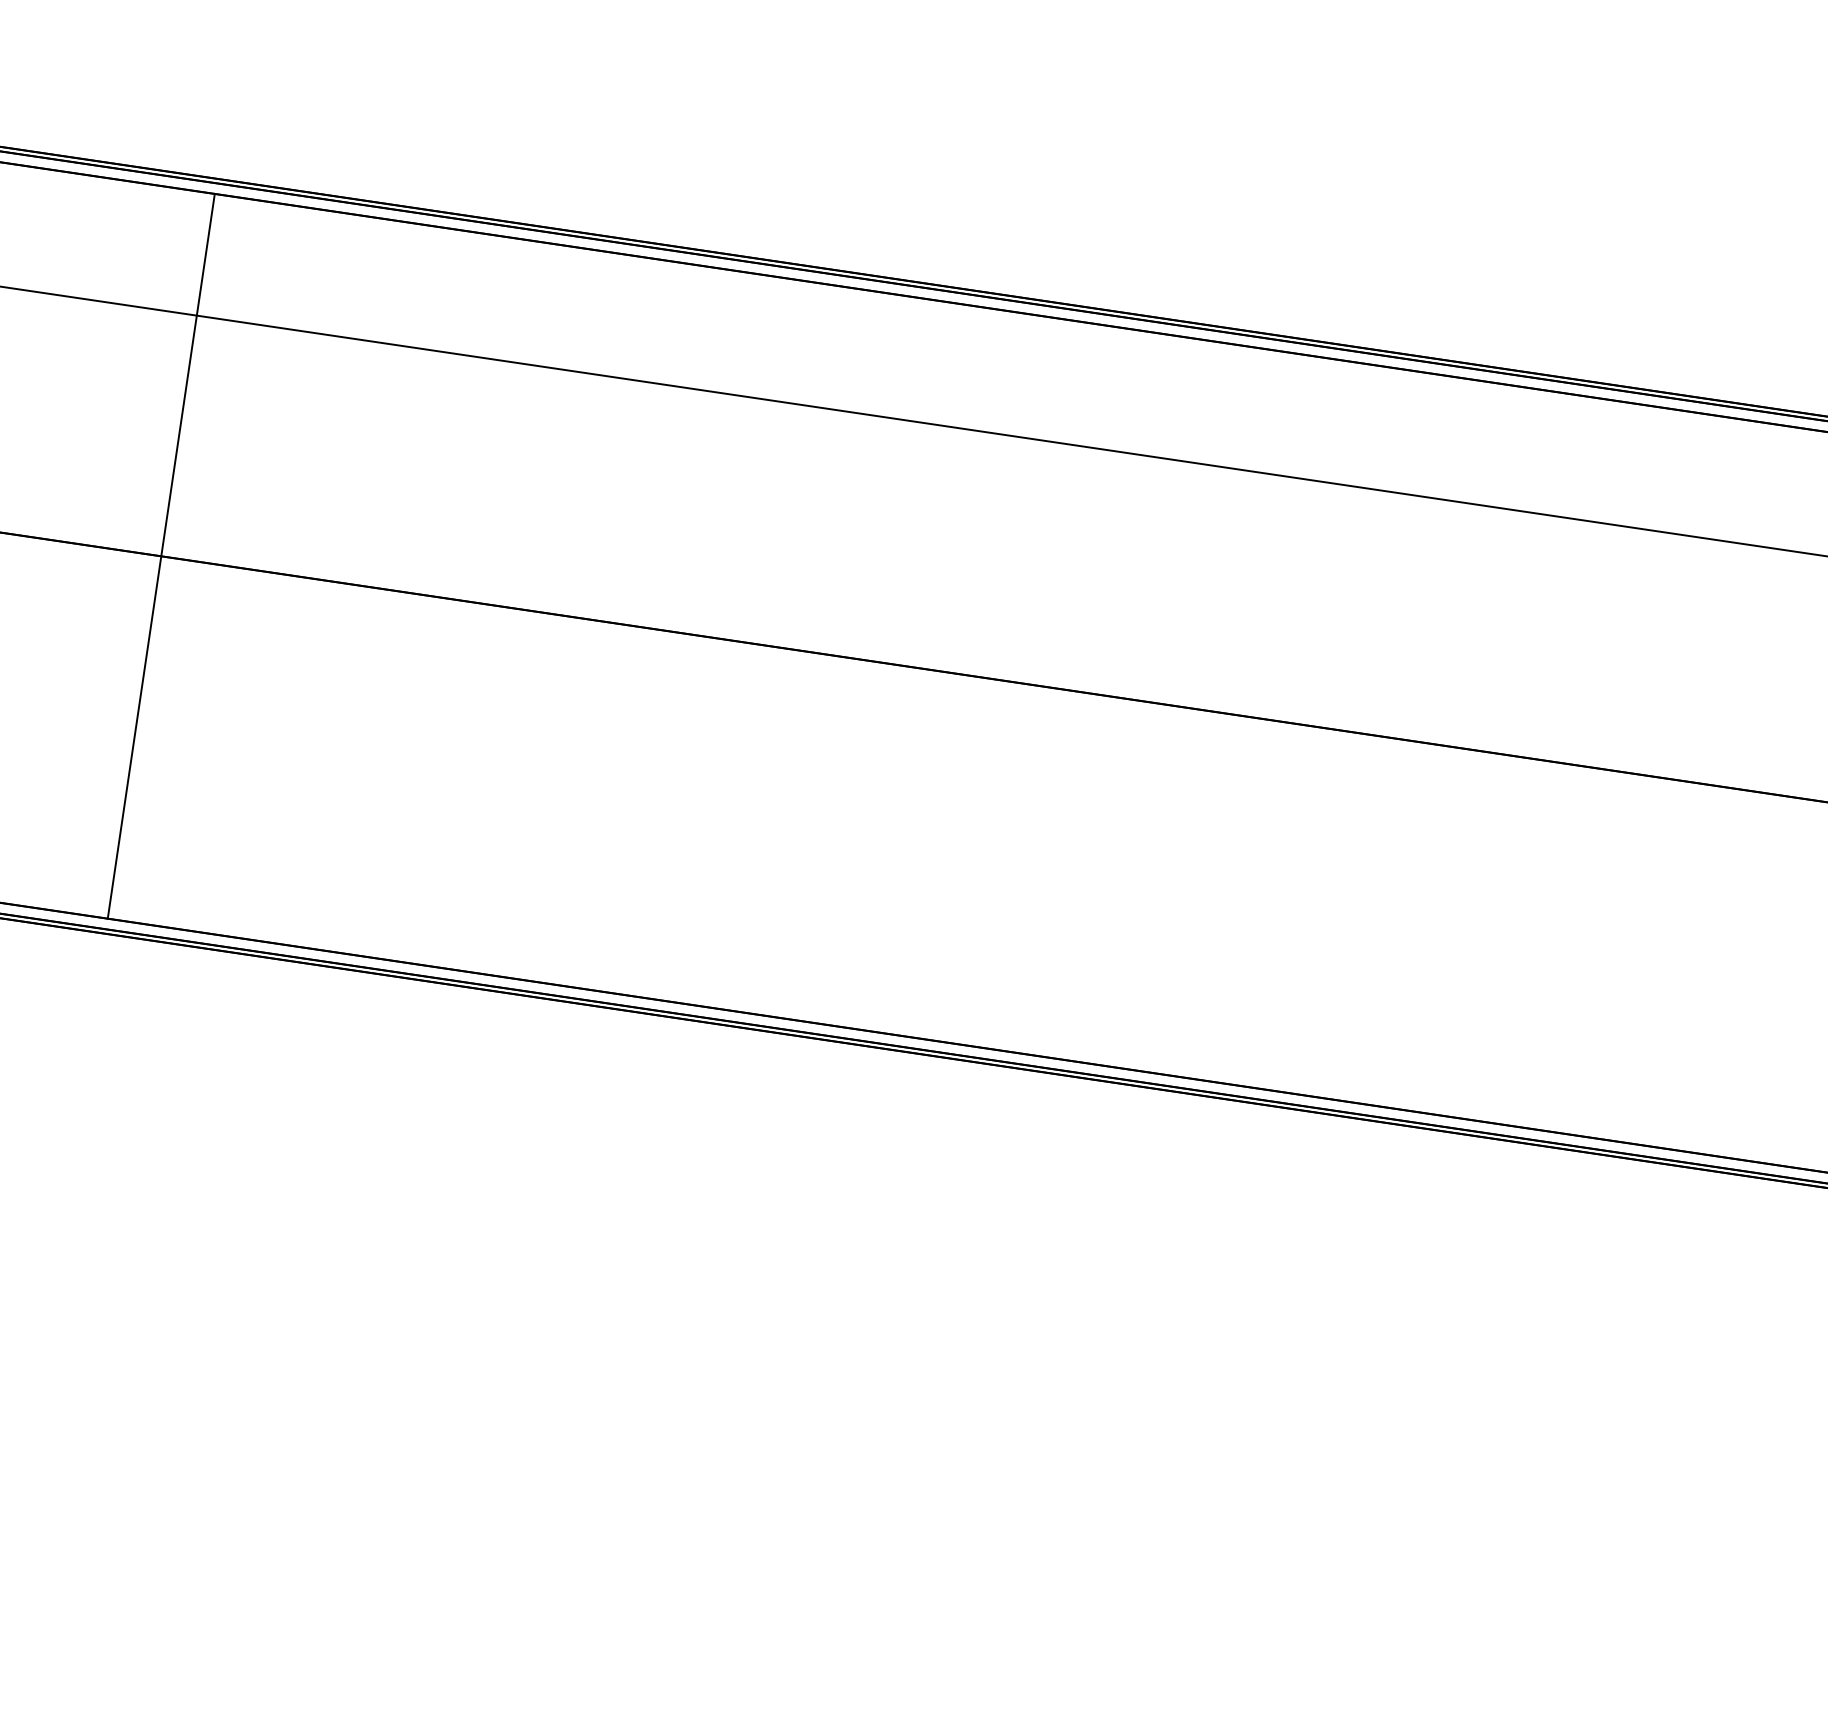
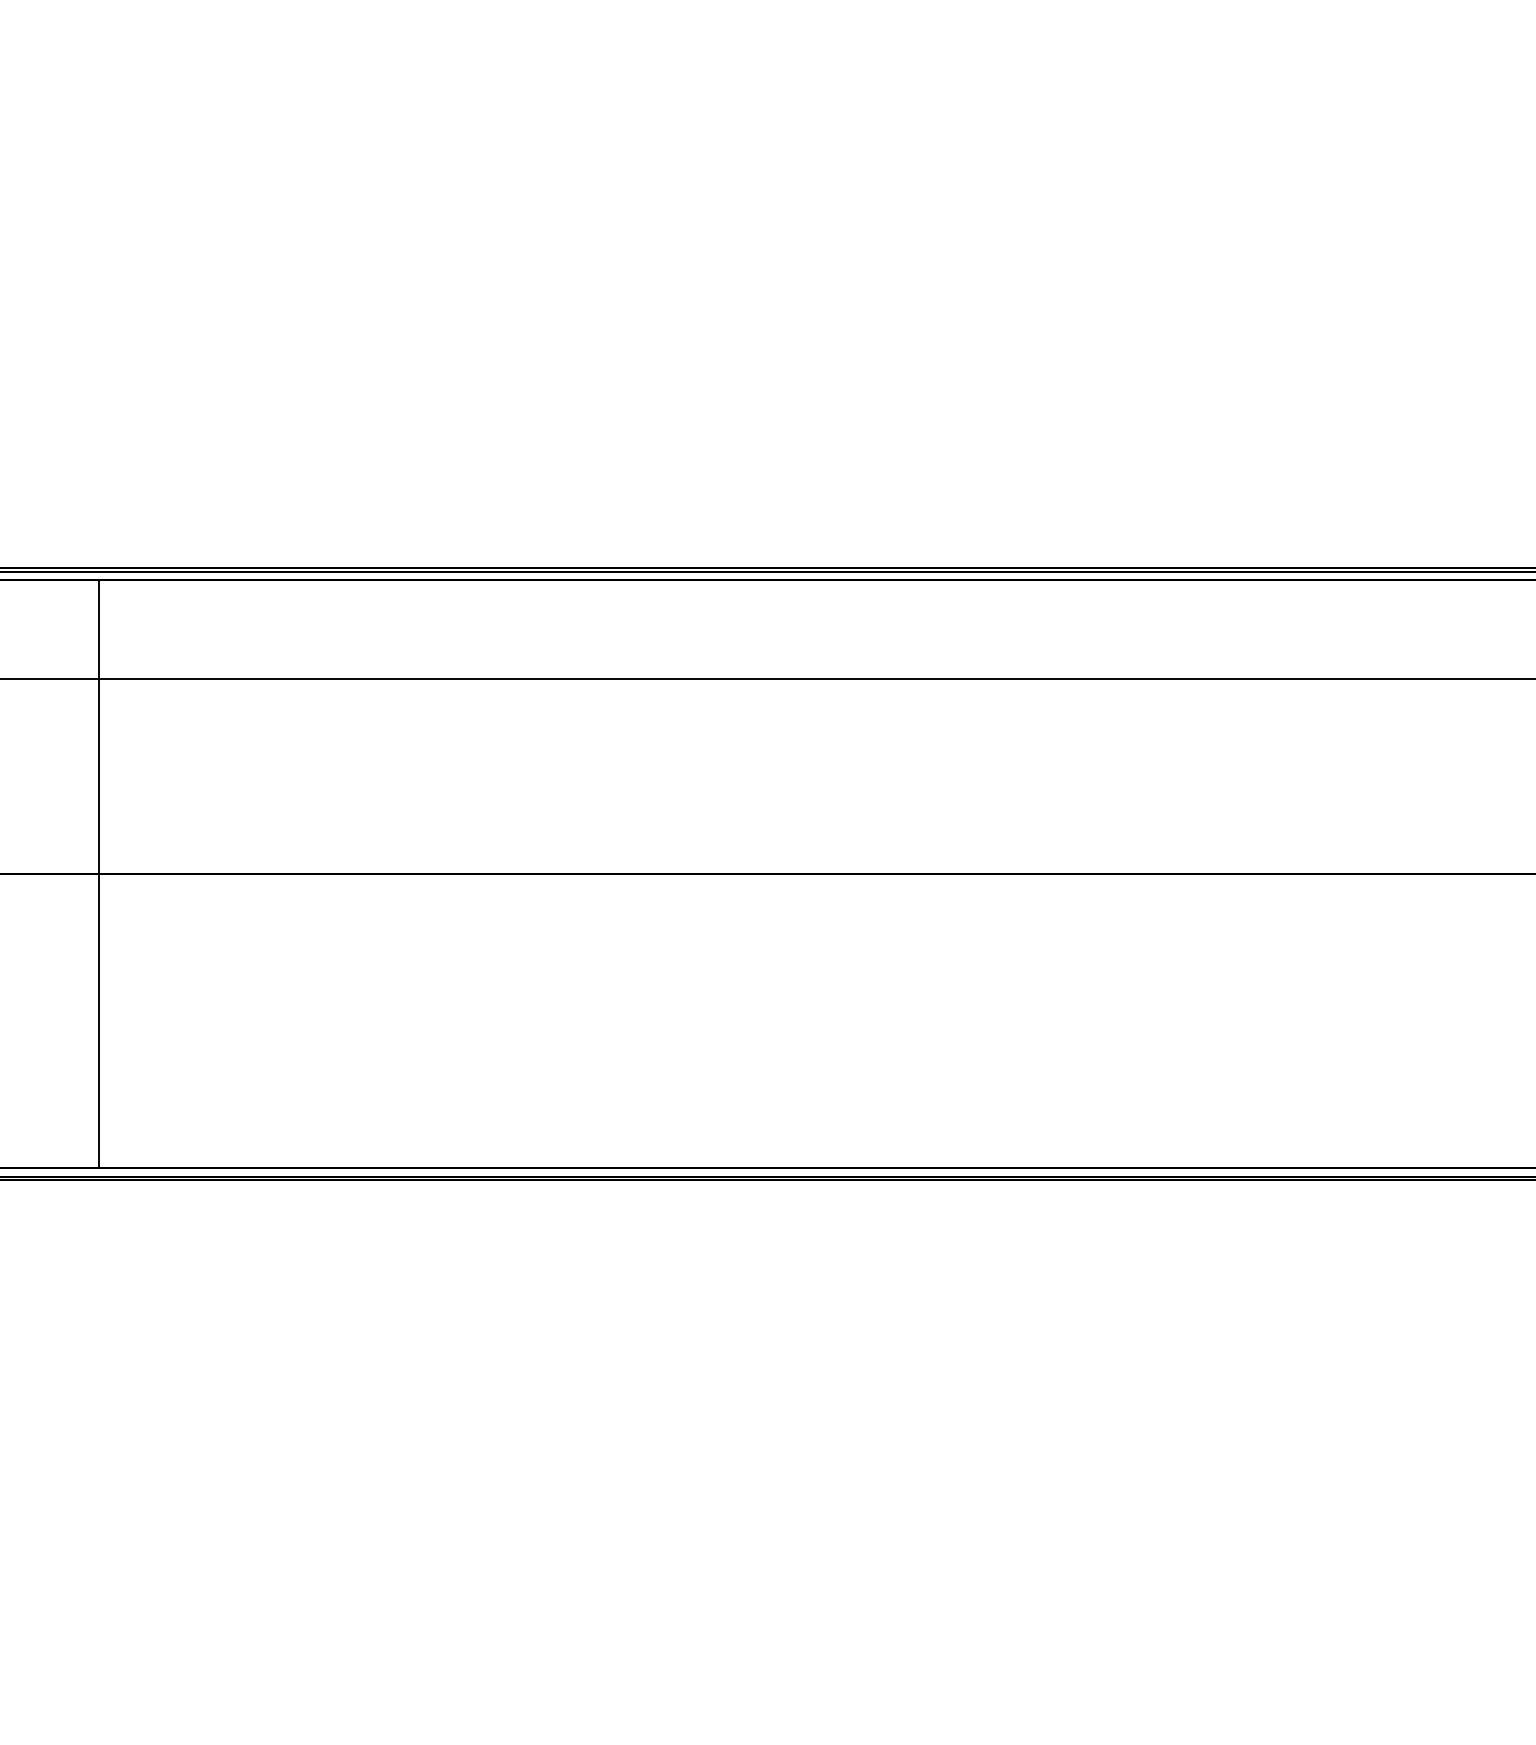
line: (160, 556) -> (98, 874), moved

